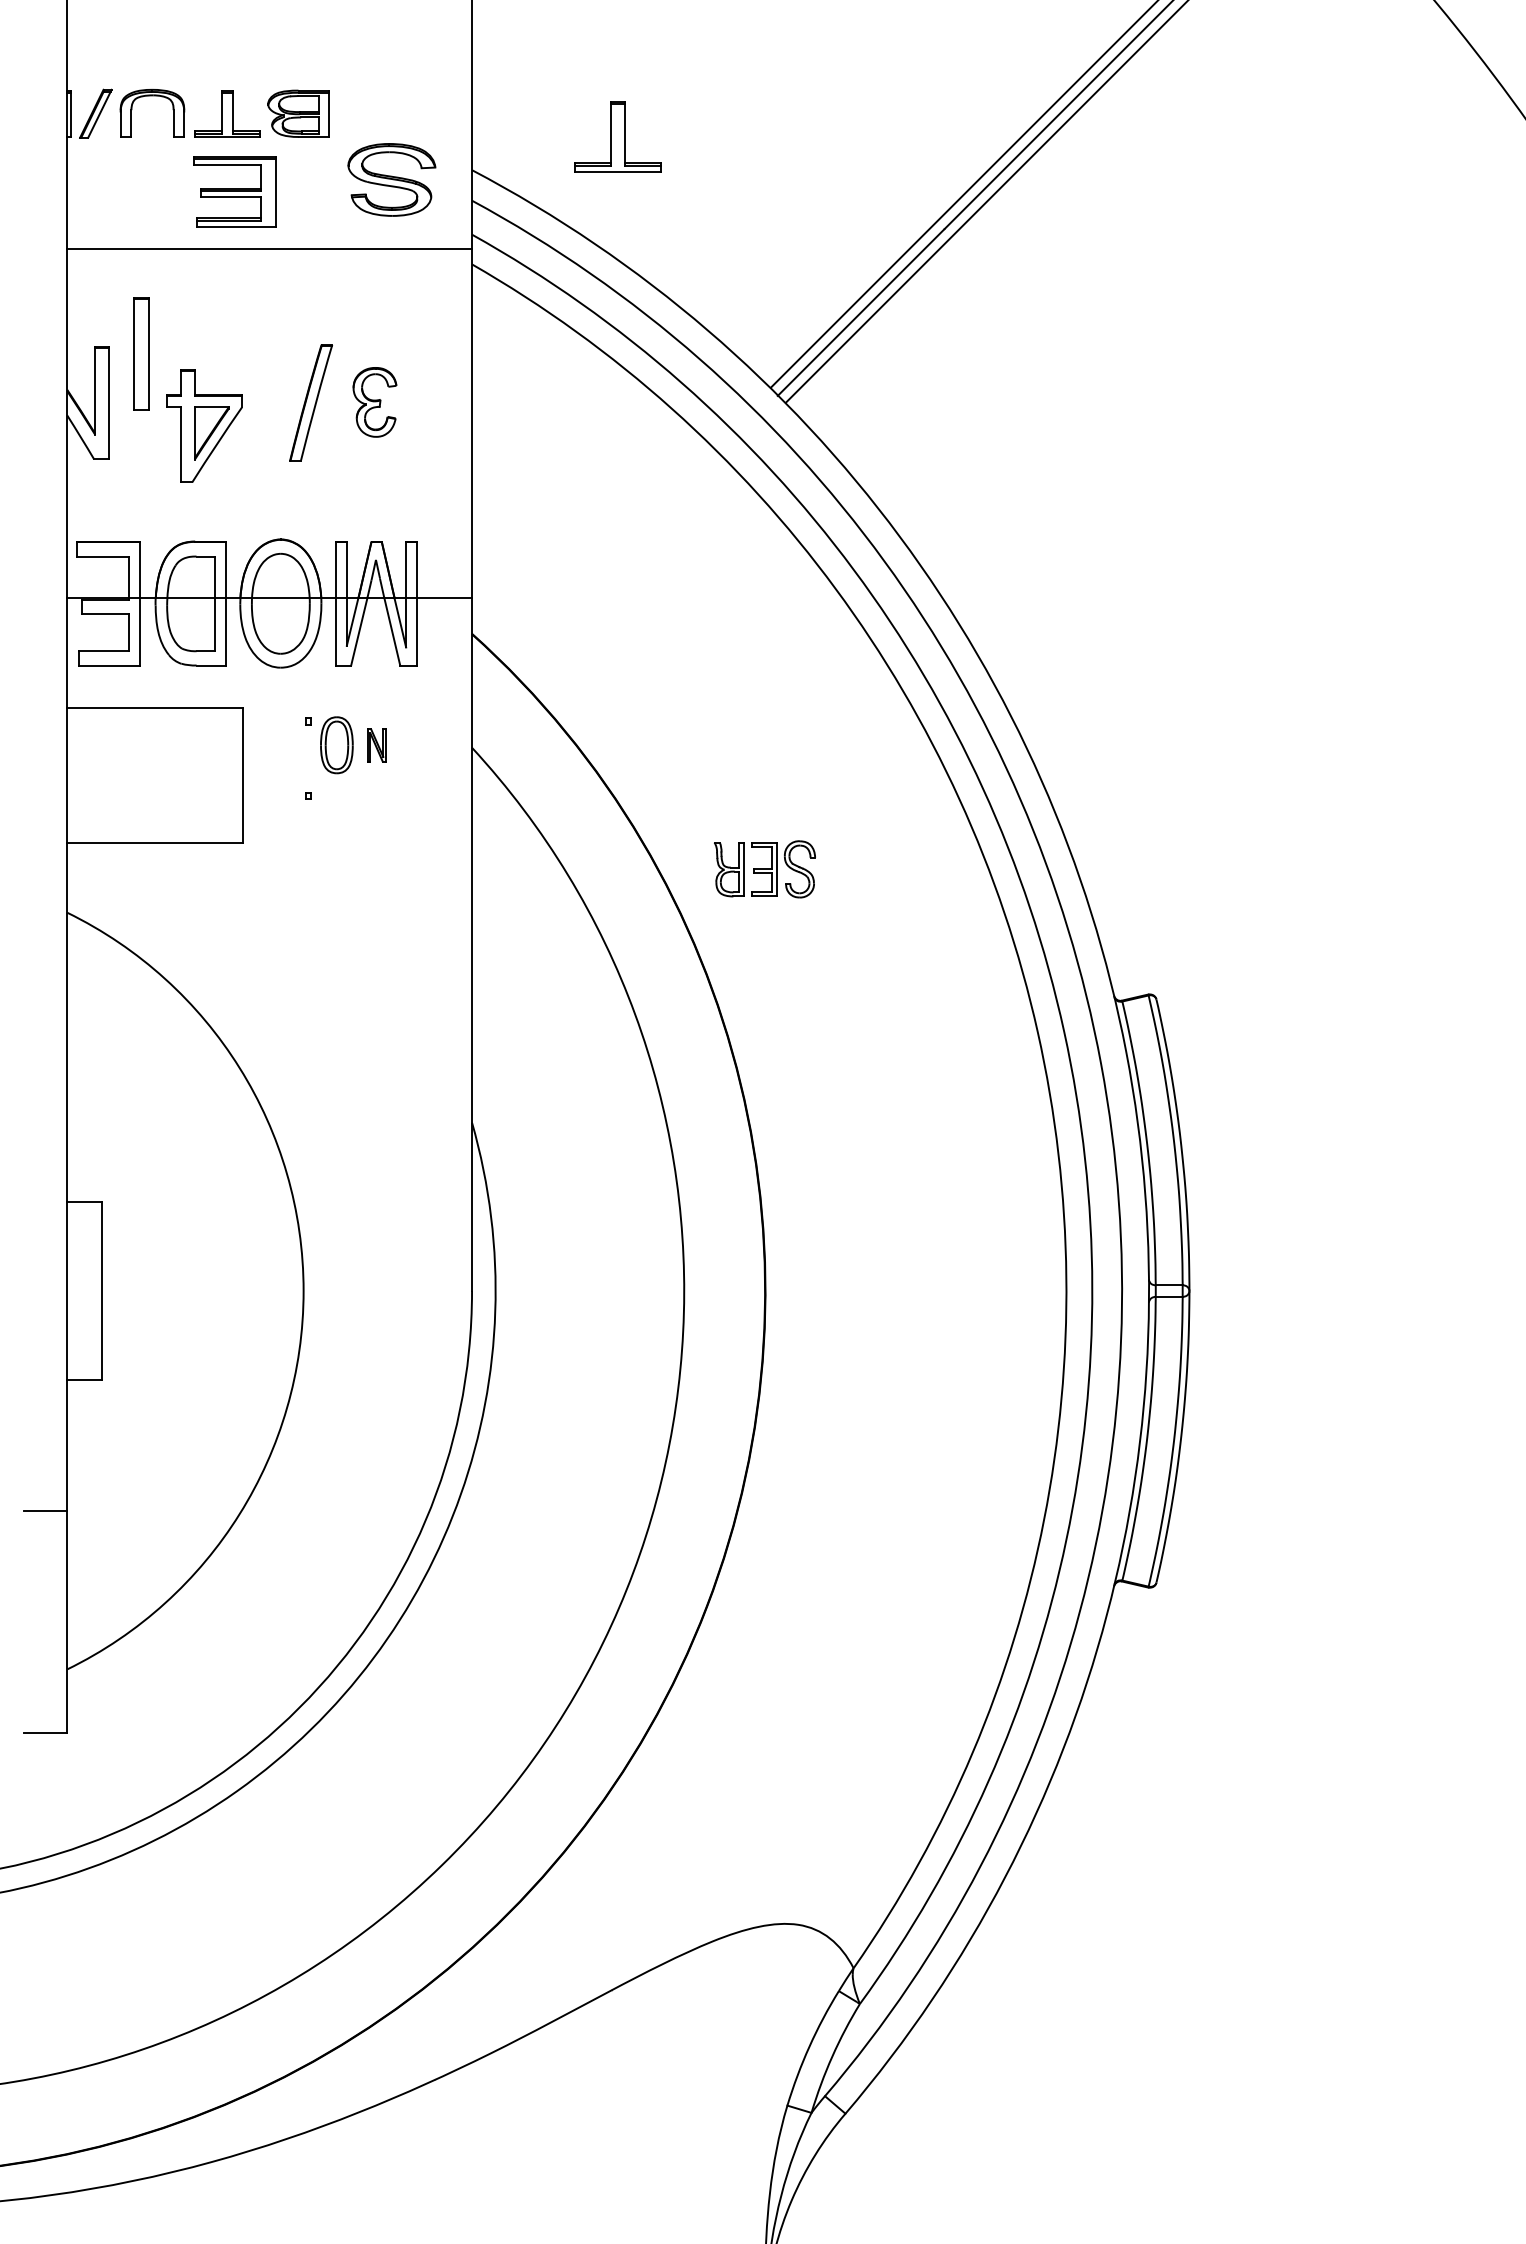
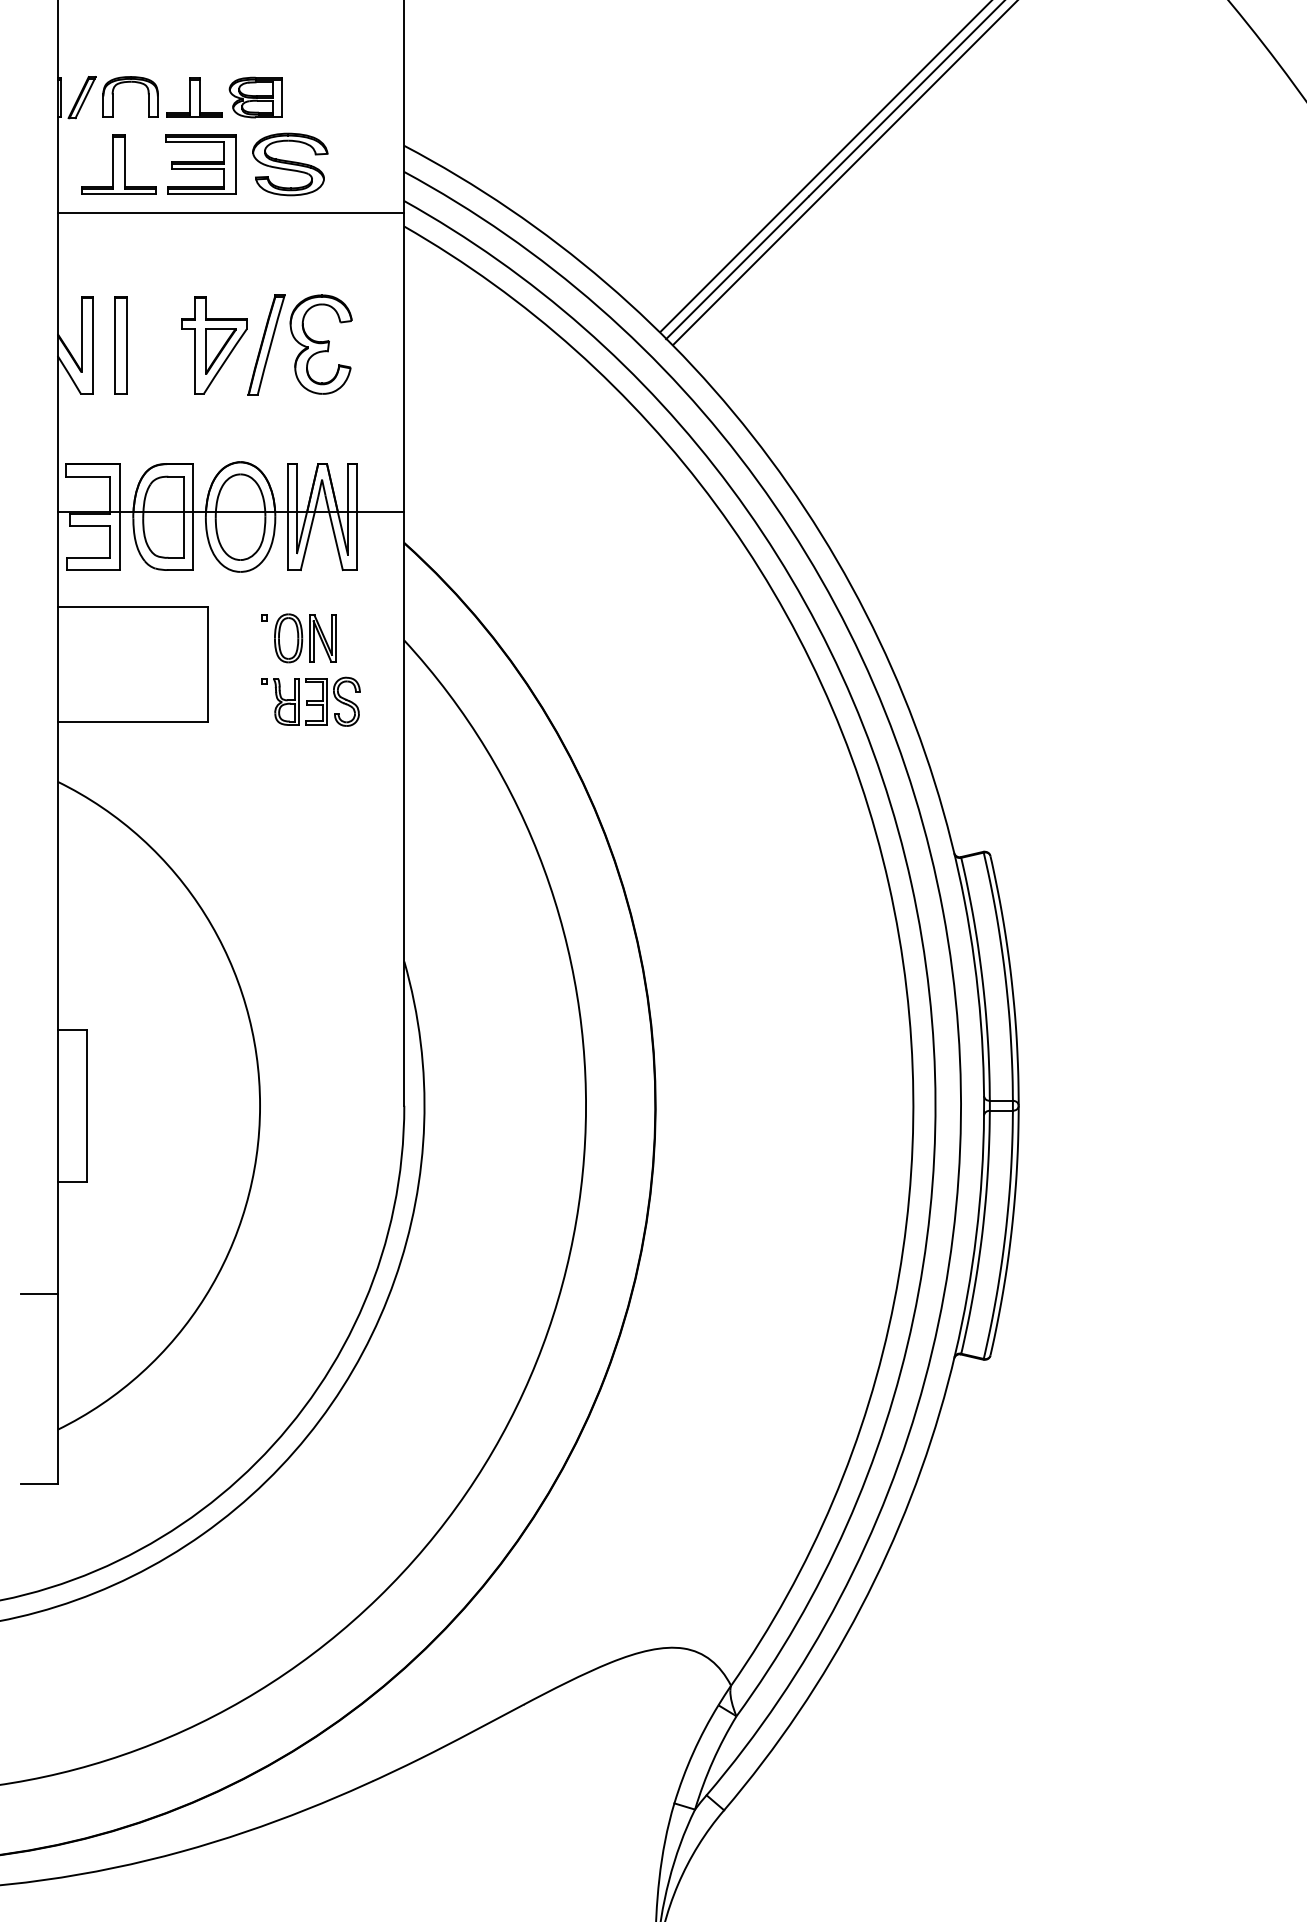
part: (617, 136) -> (118, 164), moved
part: (391, 179) -> (289, 164), moved
part: (141, 353) -> (121, 344), moved
part: (374, 402) -> (320, 344), size x1.67
part: (204, 425) -> (214, 344), moved
part: (376, 745) -> (322, 638), size x1.67
part: (764, 869) -> (316, 701), moved

